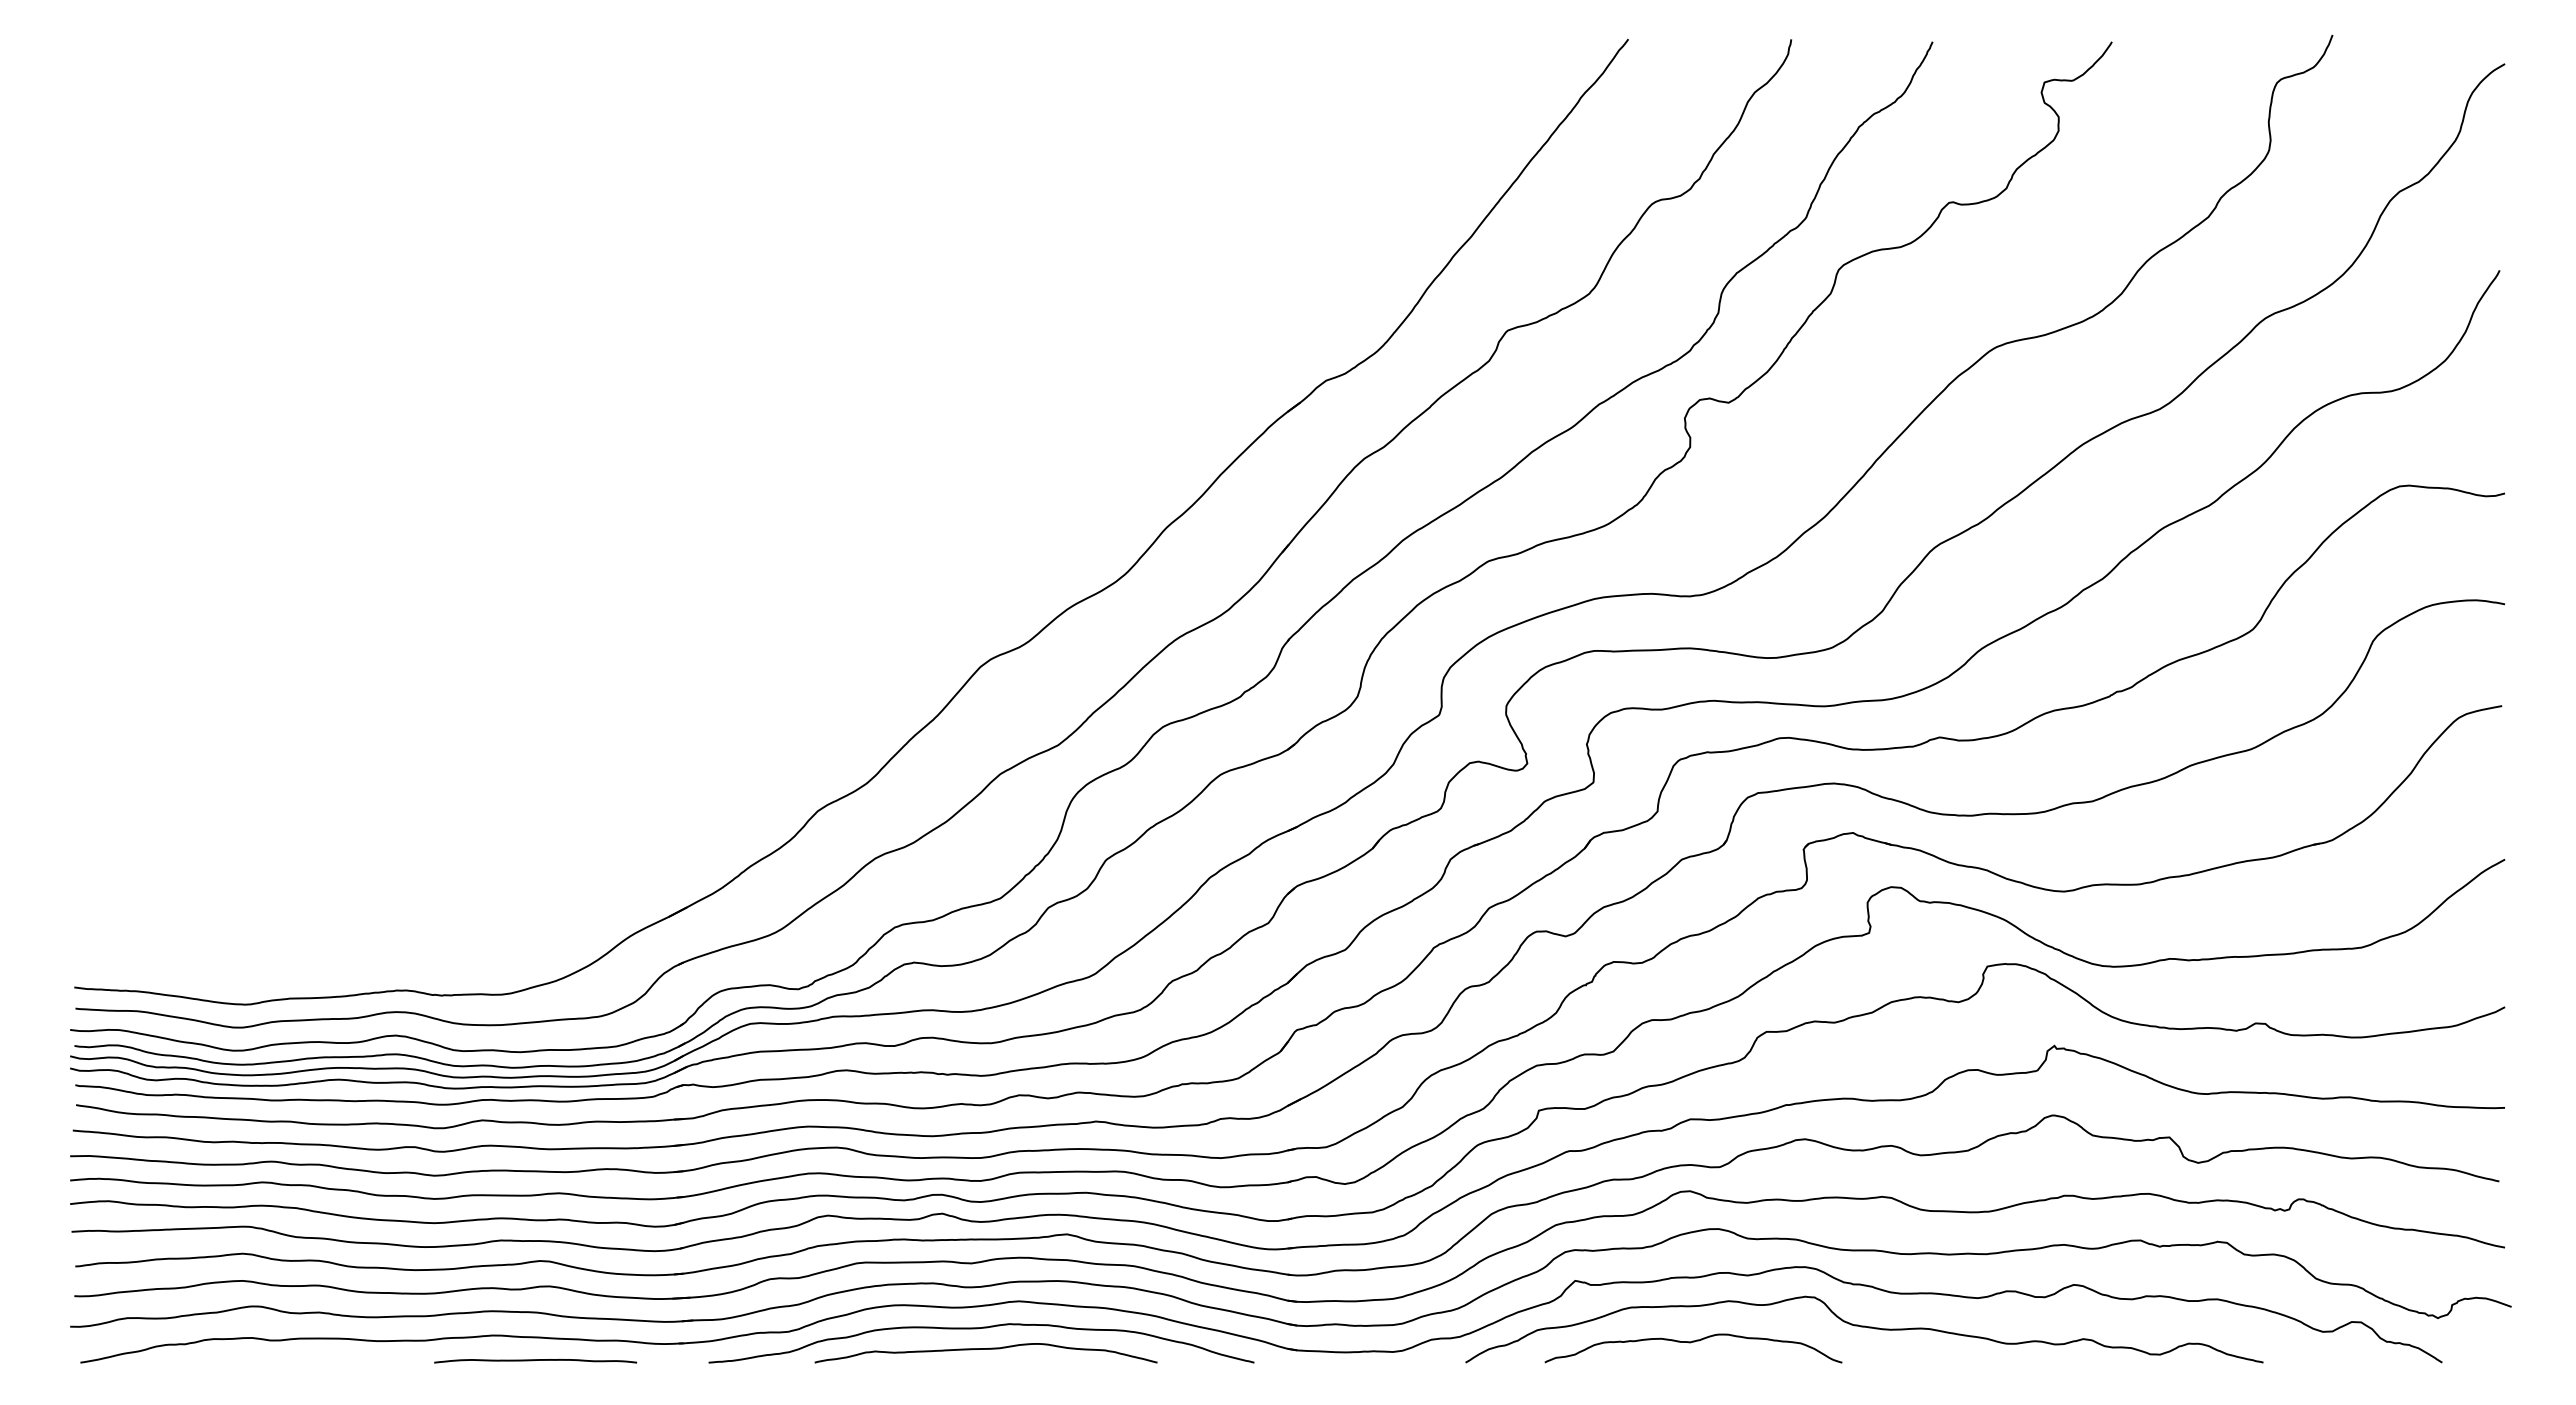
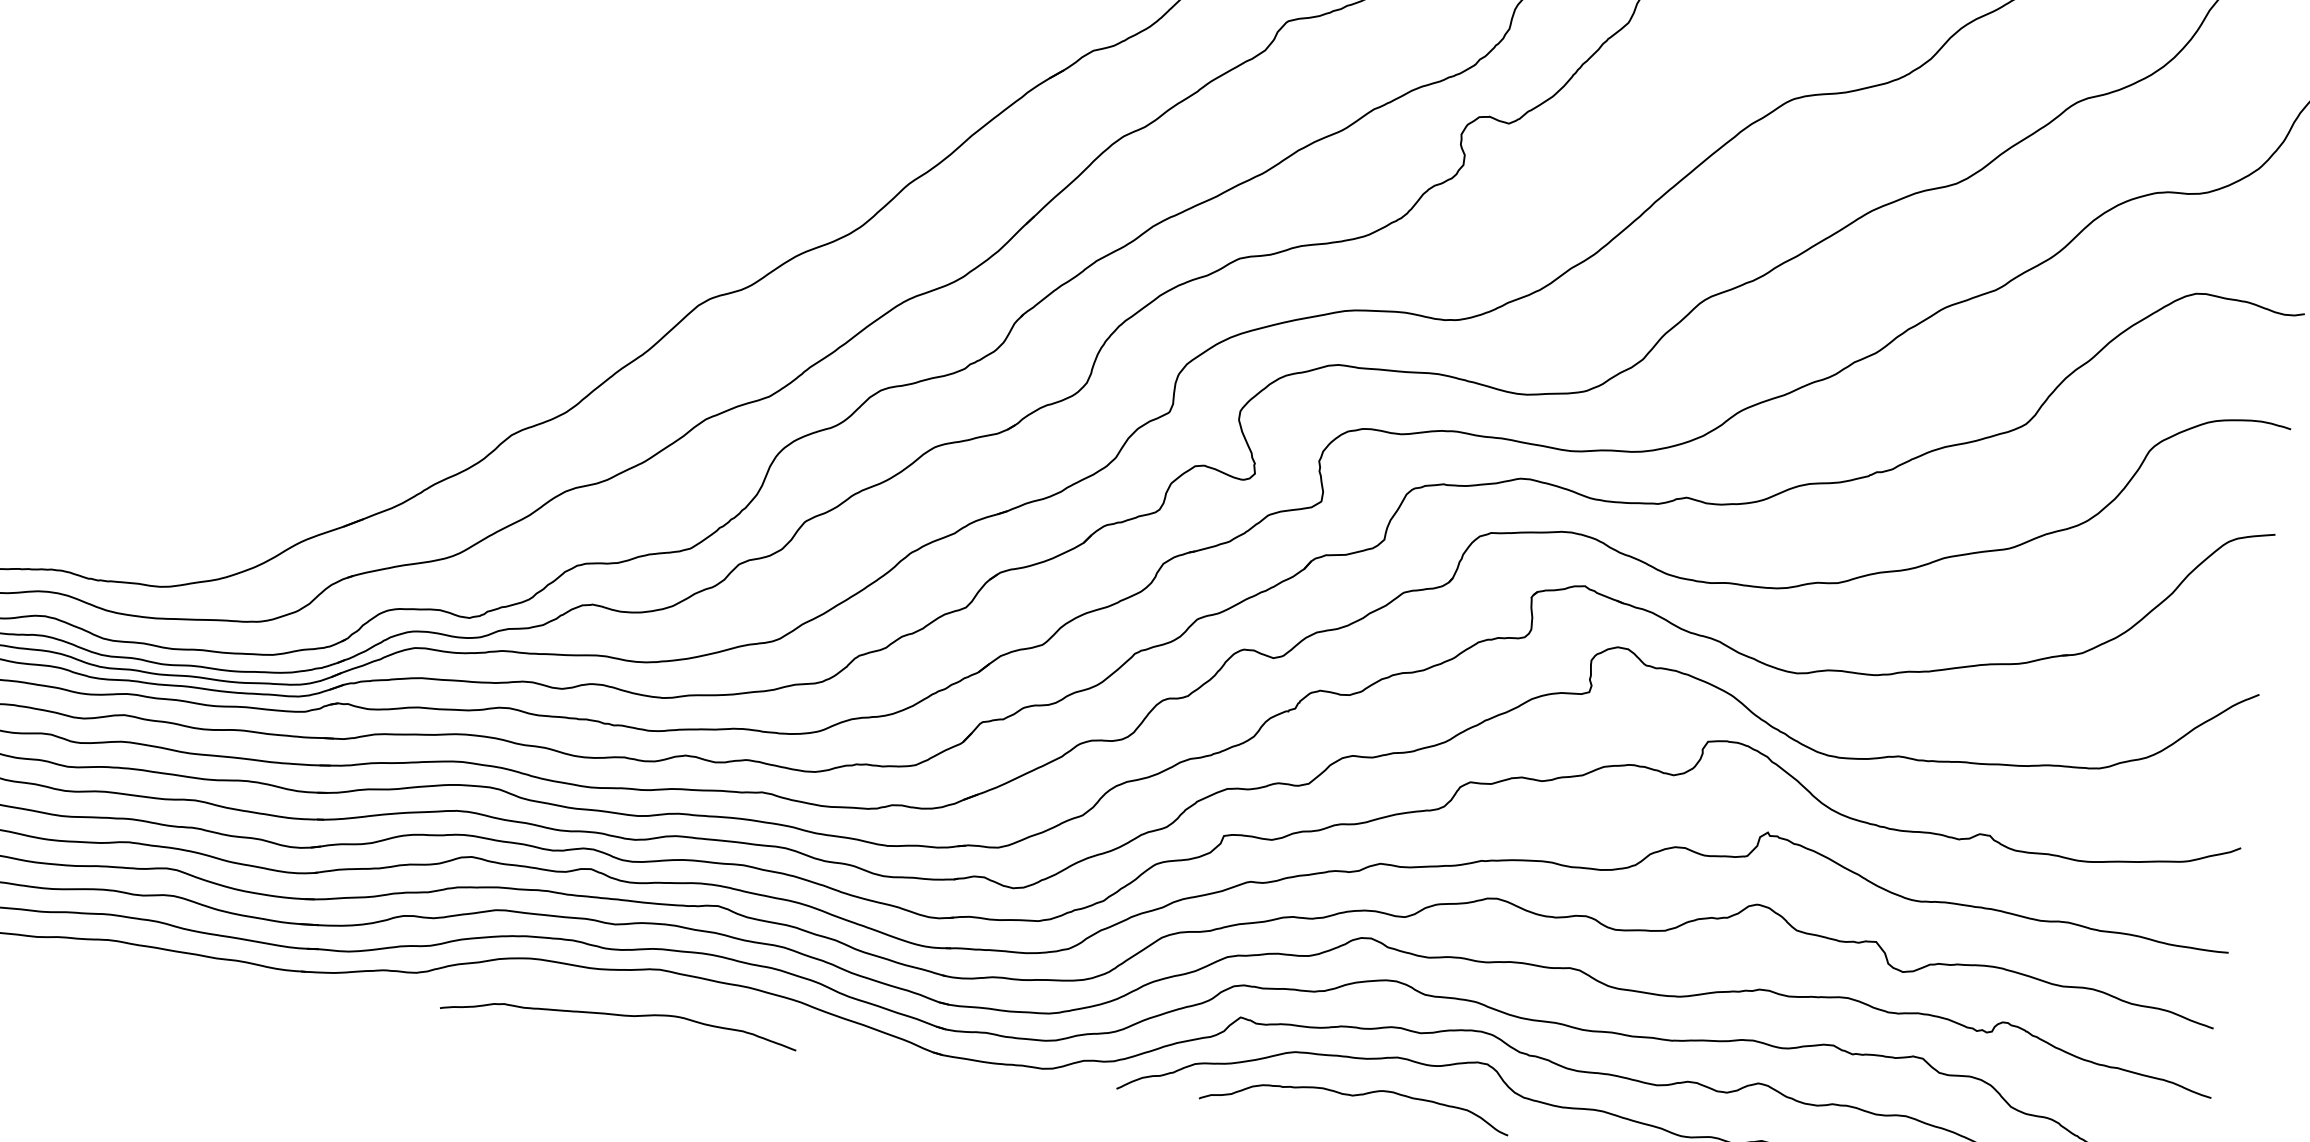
curve: (977, 1329) -> (613, 993), removed
curve: (535, 1360) -> (149, 971), removed

